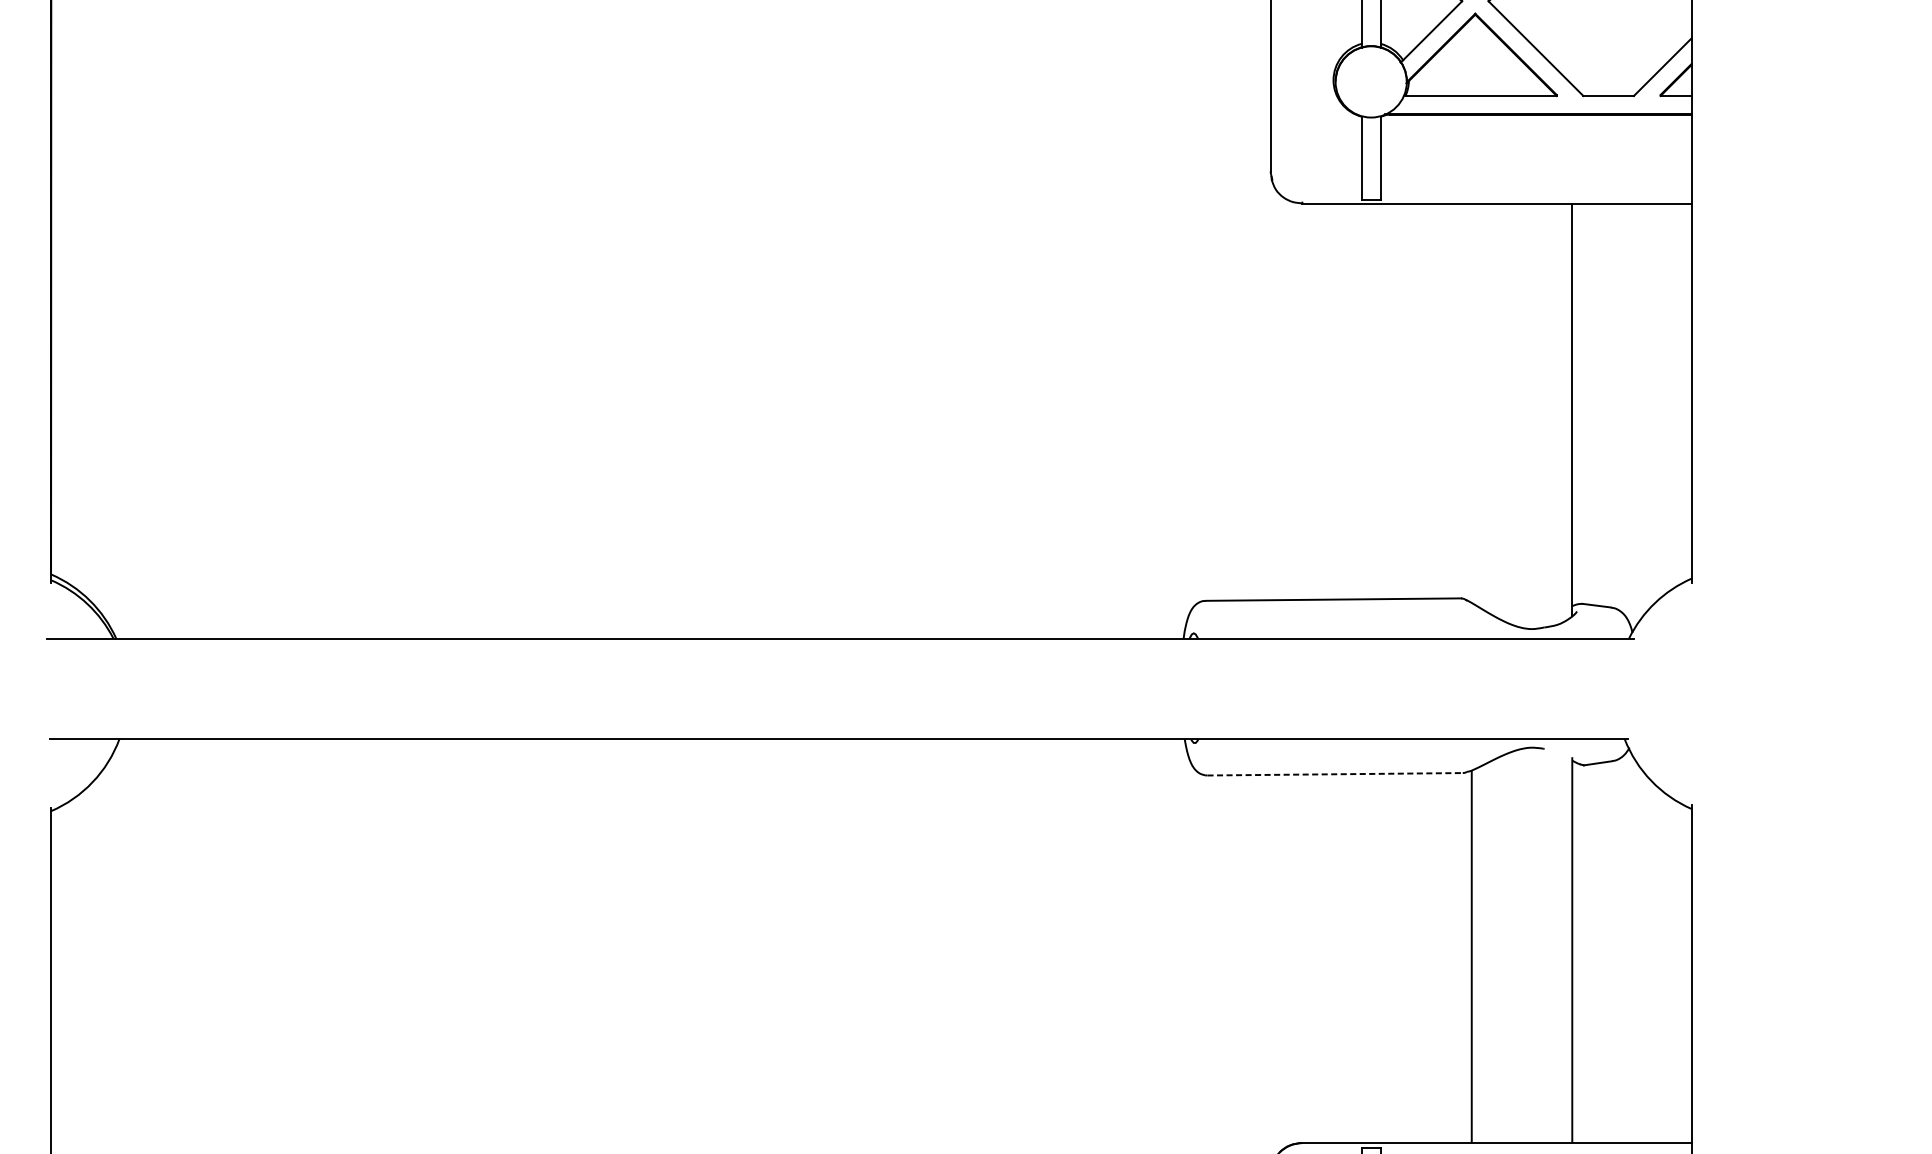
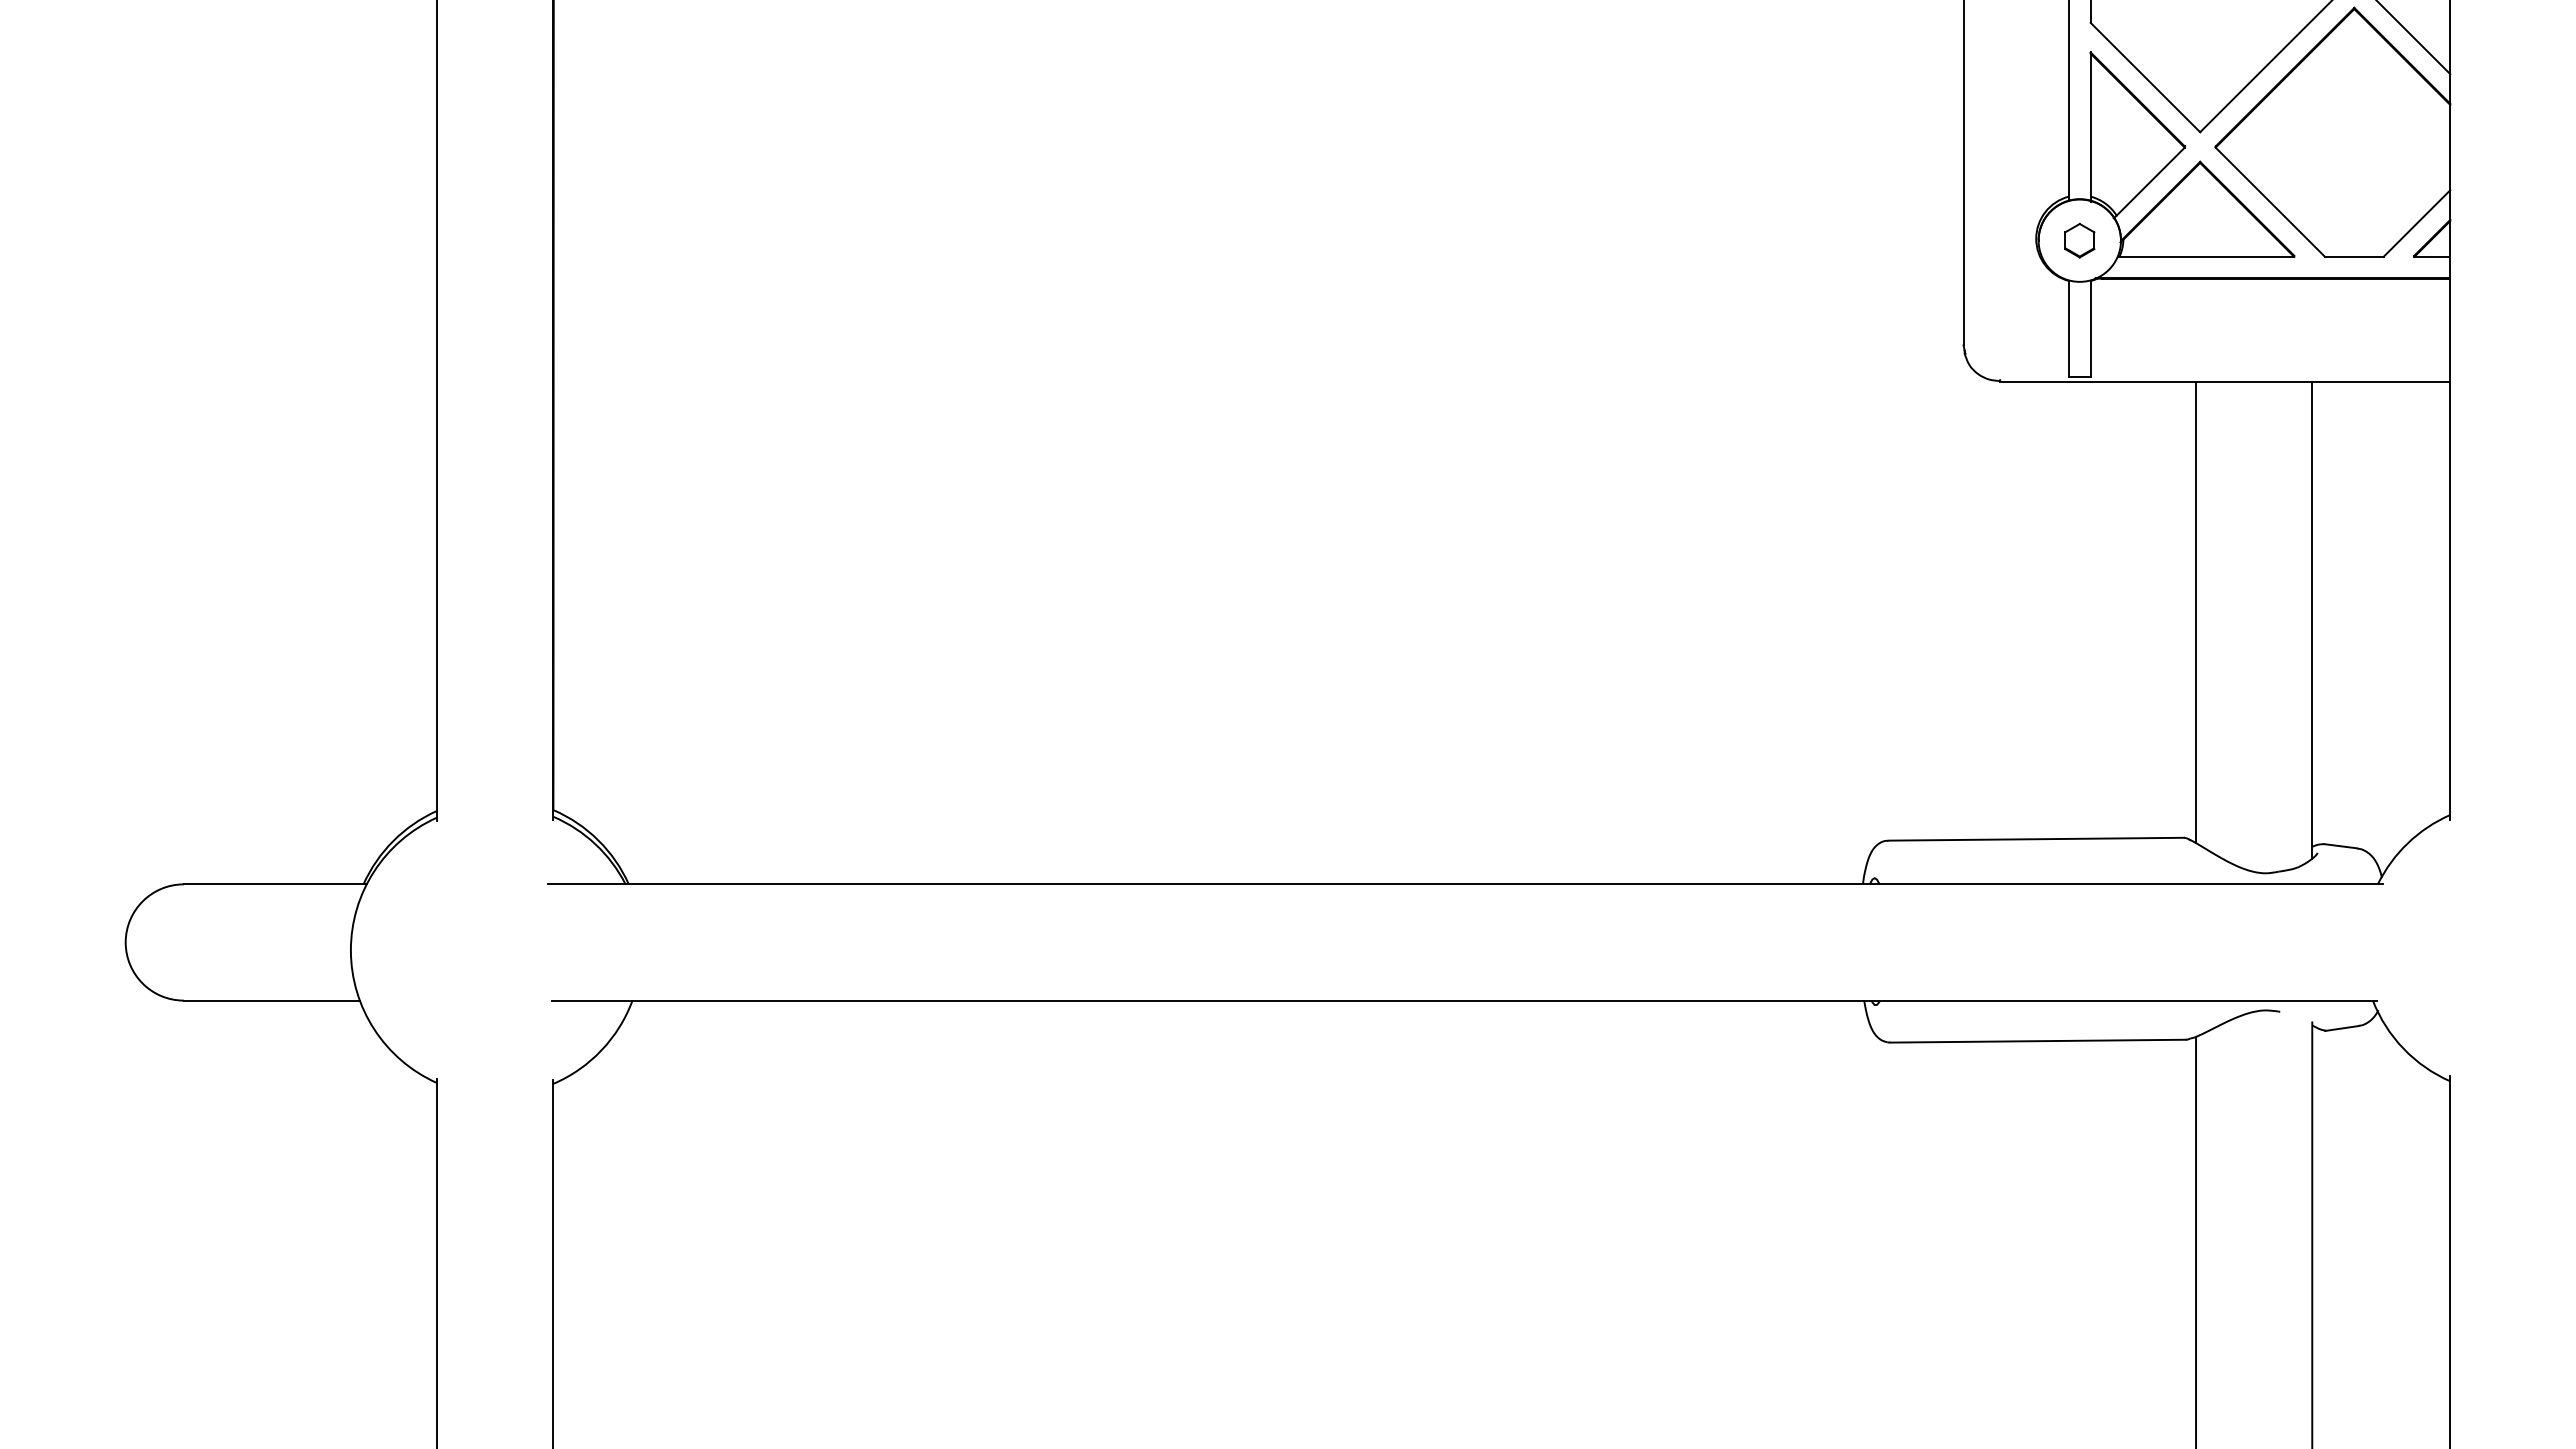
part: (1370, 81) -> (2079, 240), added
line: (1472, 403) -> (2196, 612), added
line: (1335, 774) -> (2038, 1041), dashed -> solid

